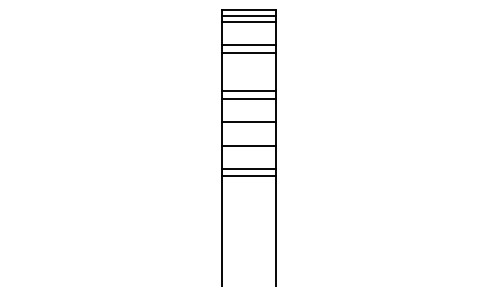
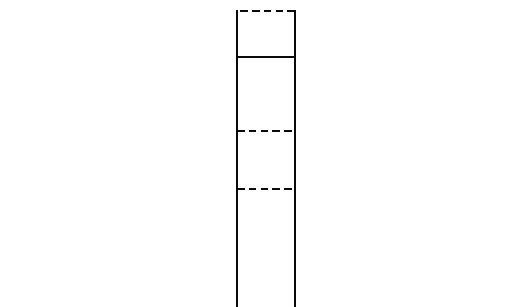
line: (248, 10) -> (265, 11), solid -> dashed
line: (248, 16) -> (265, 17), removed
line: (248, 21) -> (265, 23), removed
line: (248, 45) -> (265, 48), removed
line: (248, 91) -> (265, 97), removed
line: (248, 99) -> (265, 106), removed
line: (249, 122) -> (266, 131), solid -> dashed
line: (248, 145) -> (265, 155), removed
line: (248, 168) -> (265, 180), removed
line: (249, 176) -> (266, 188), solid -> dashed

